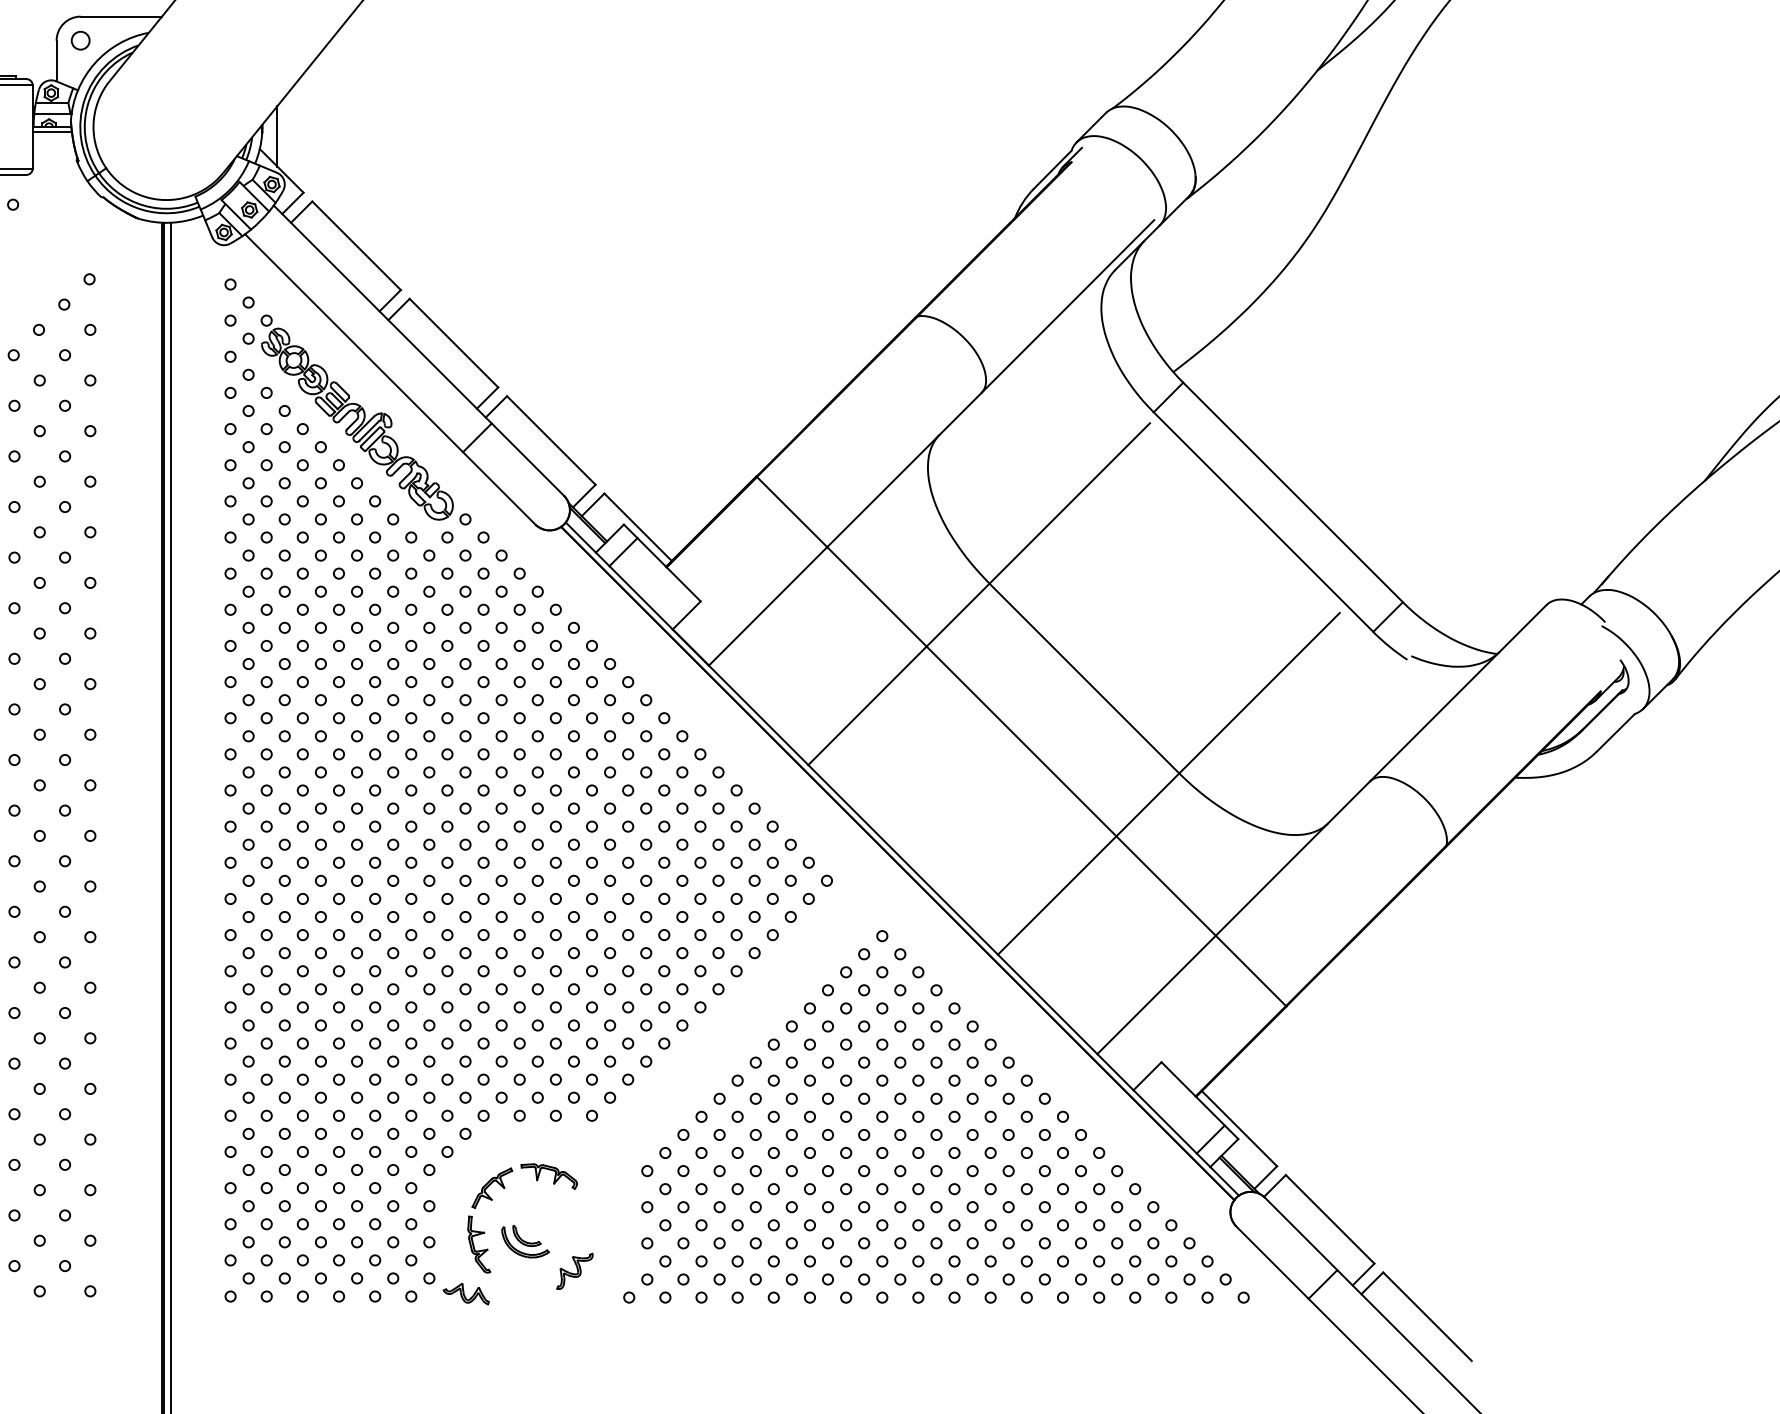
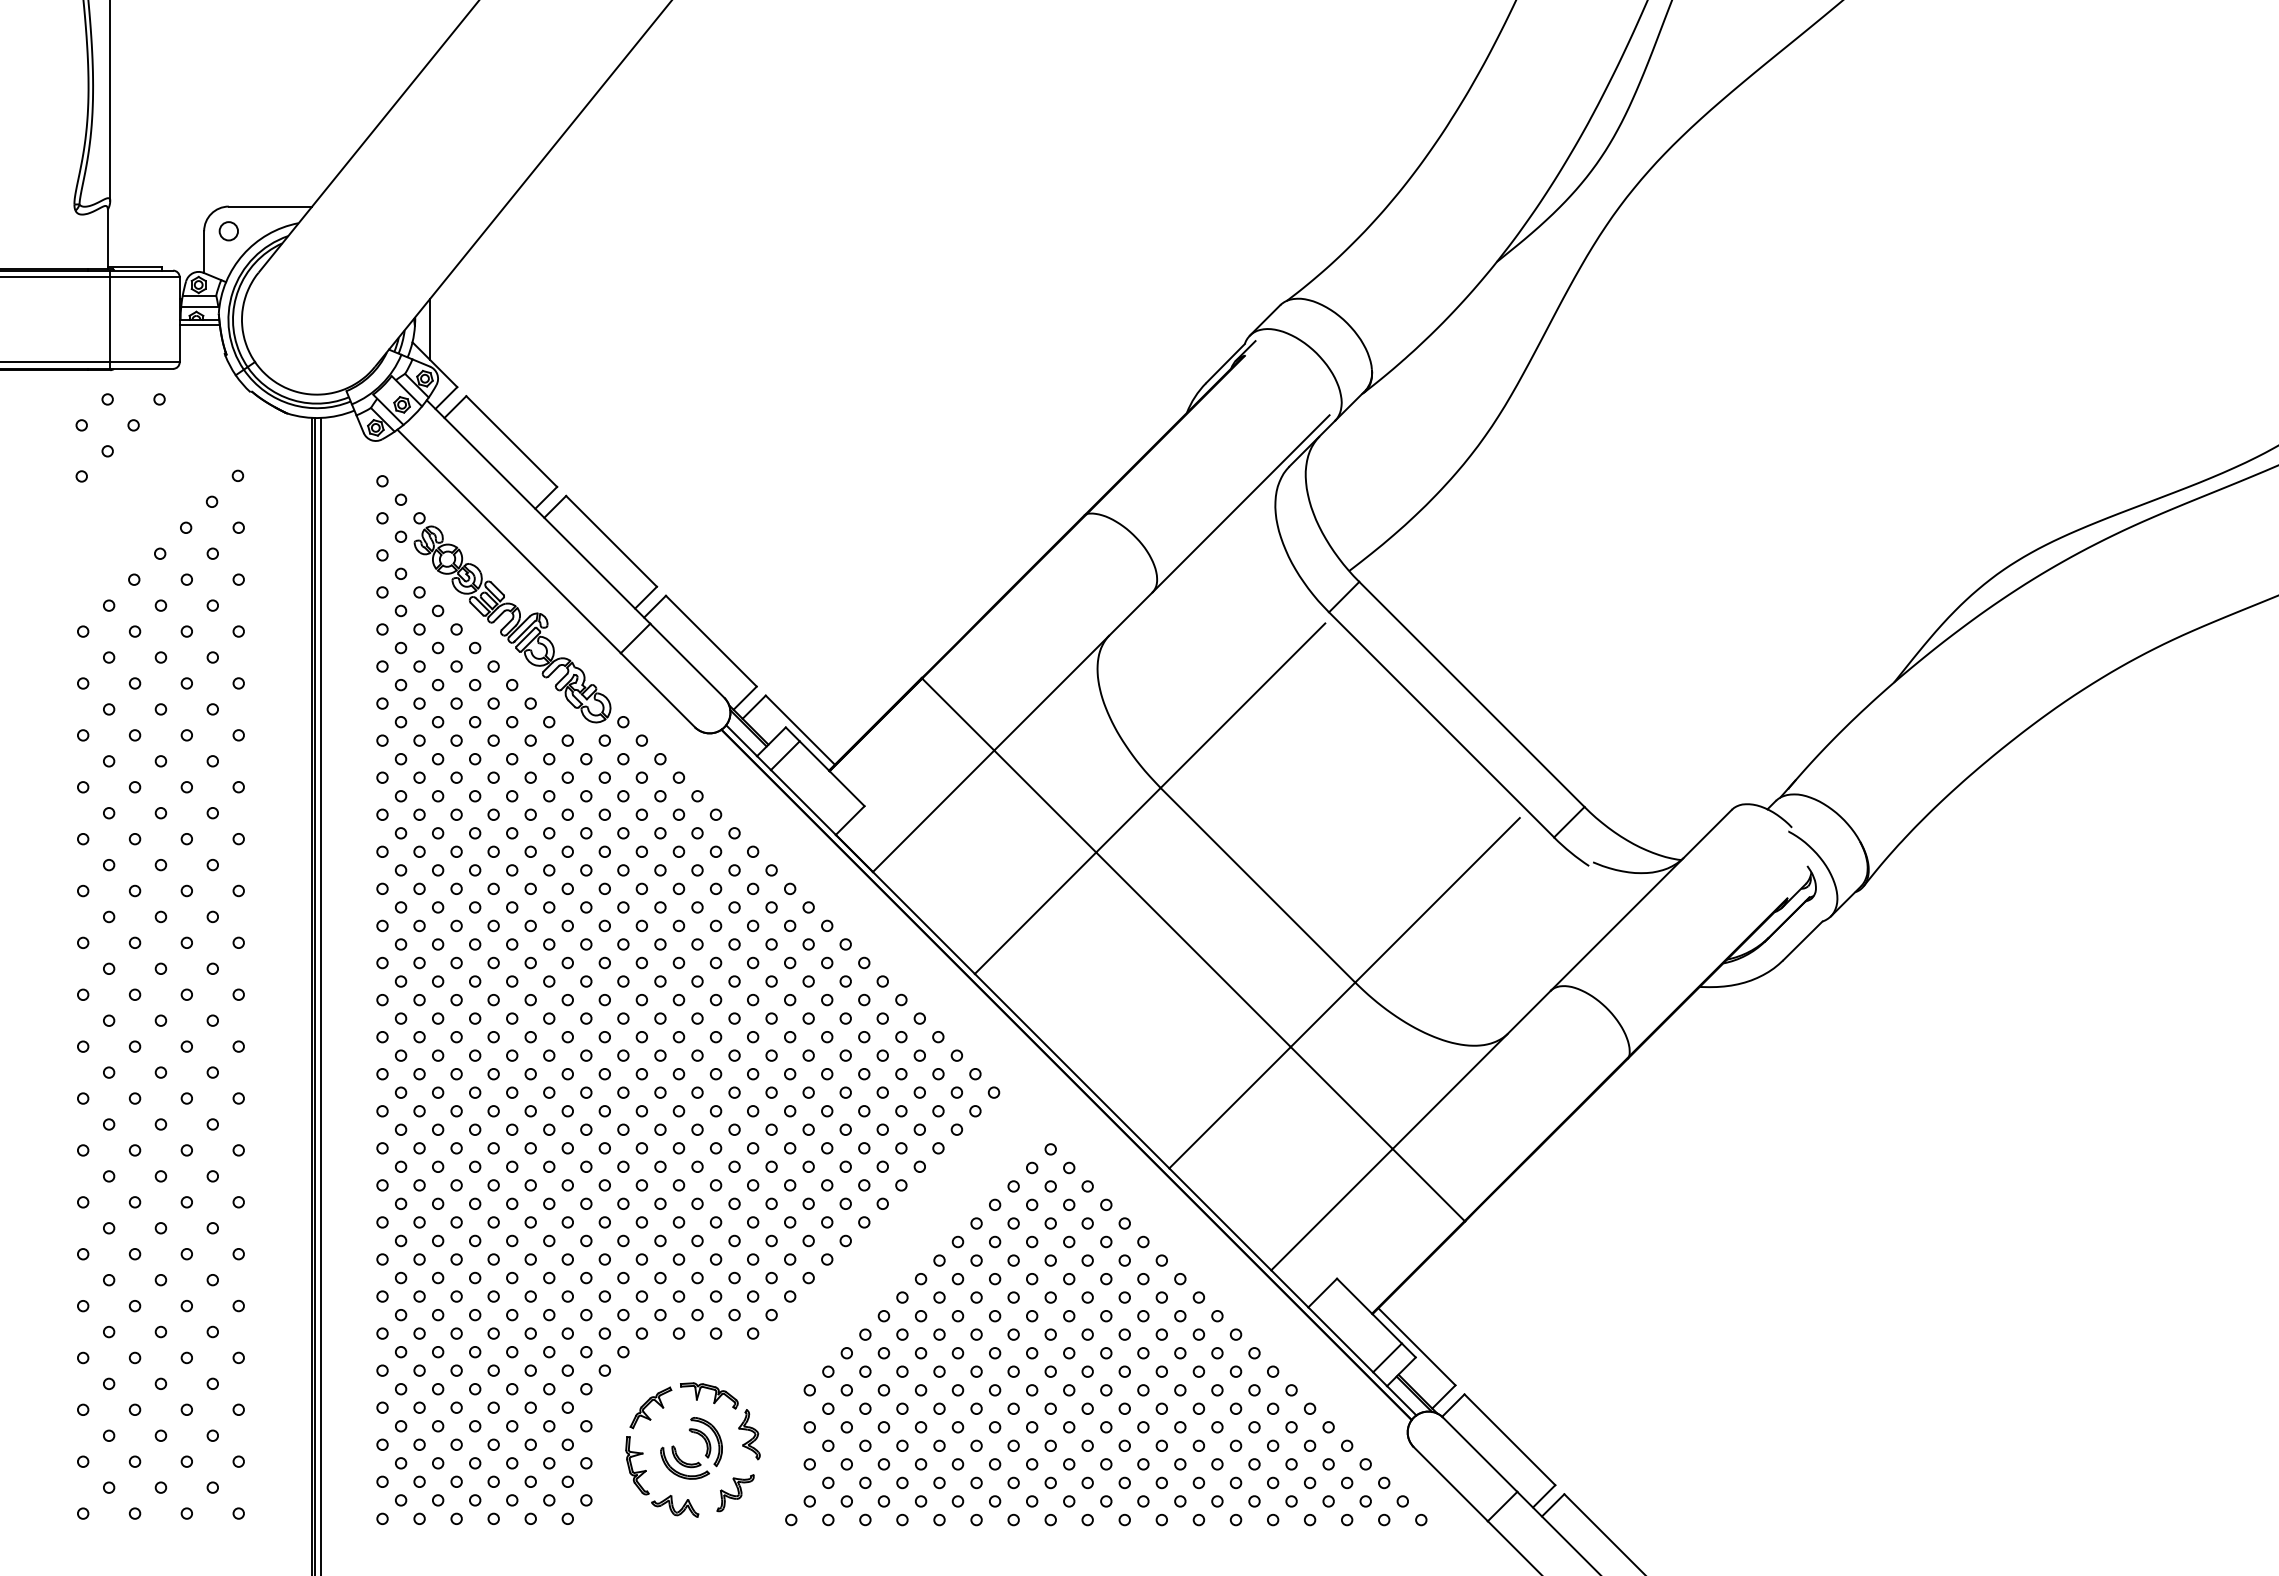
part: (588, 1214) -> (749, 1434), added
part: (545, 1222) -> (705, 1442), added
part: (466, 1293) -> (675, 1505), moved

